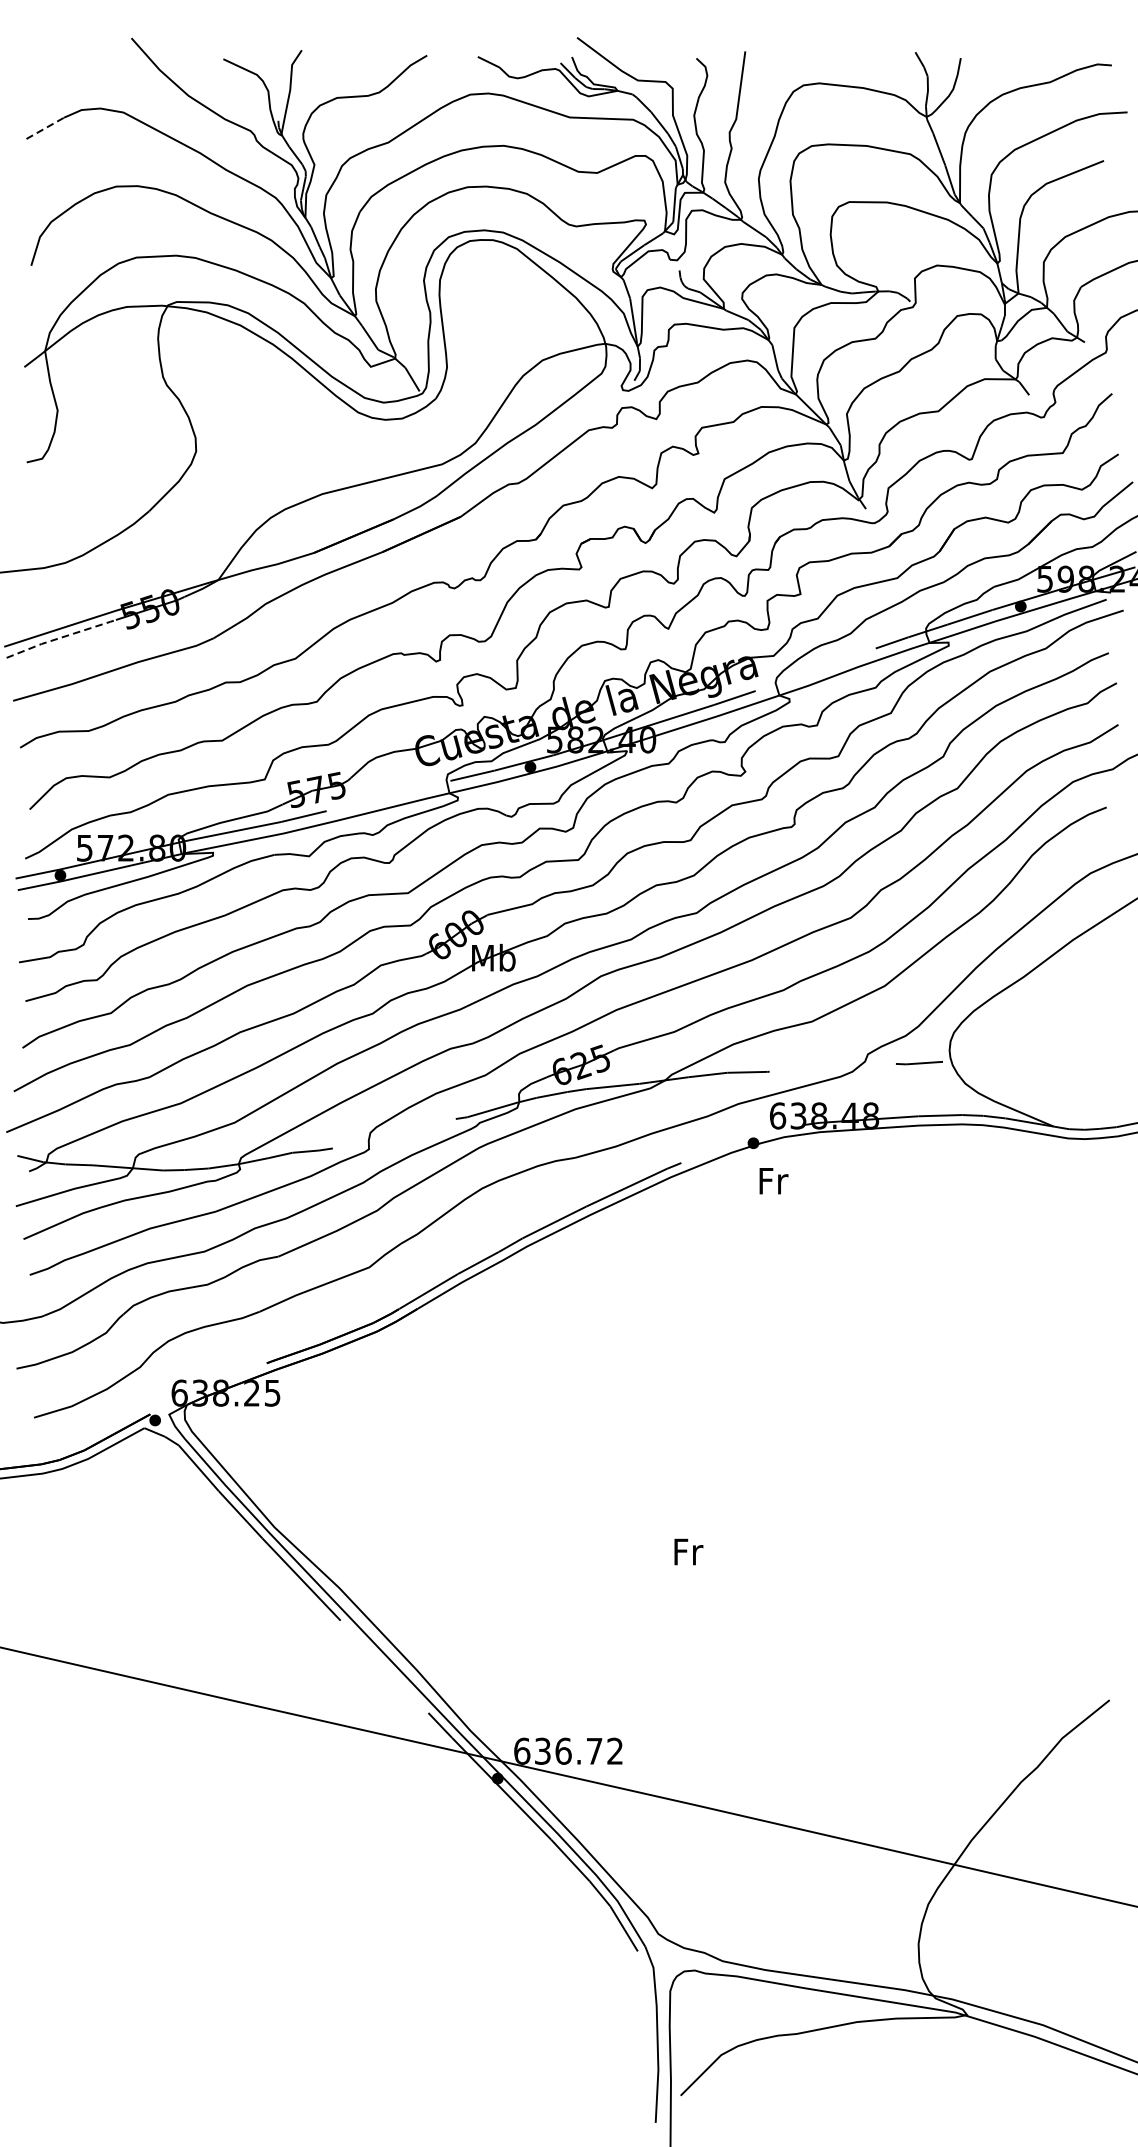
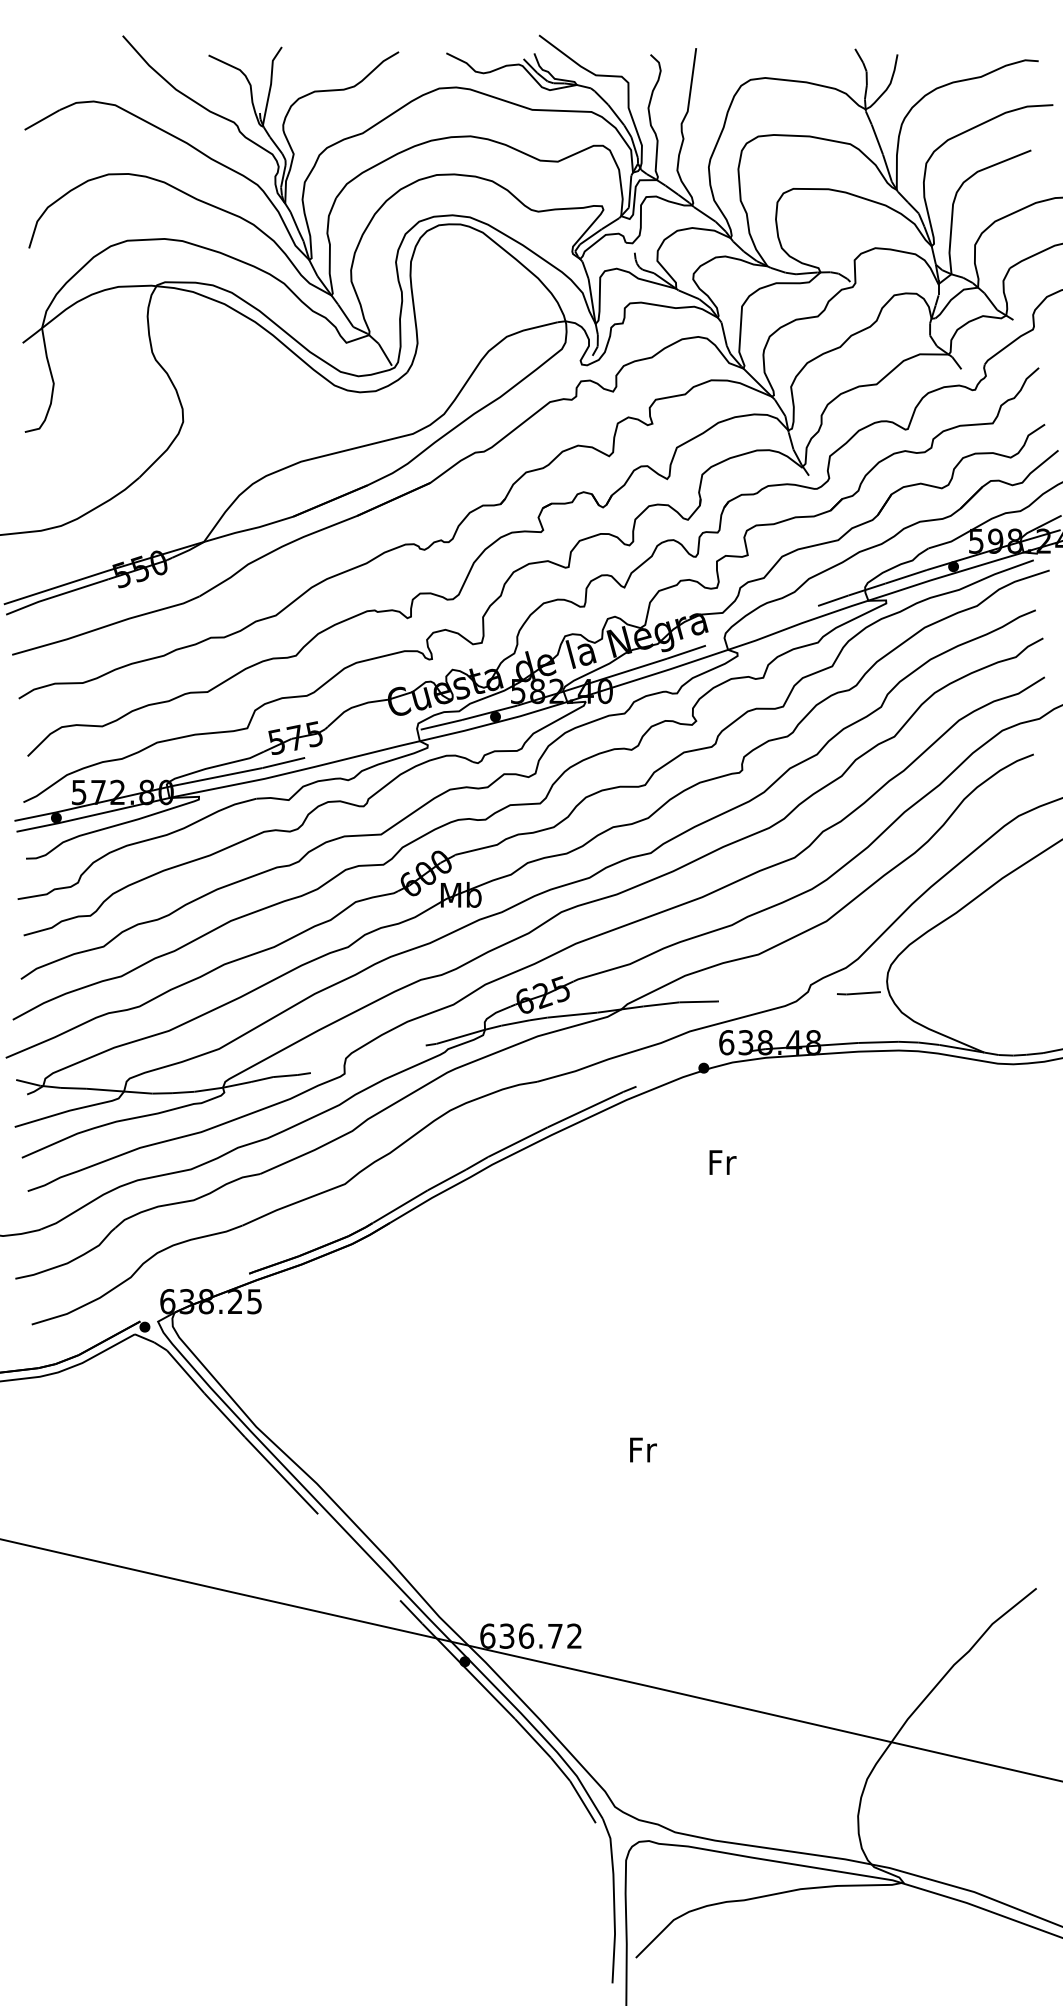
line: (45, 127) -> (42, 119), dashed -> solid
line: (60, 638) -> (56, 596), dashed -> solid
text: (773, 1181) -> (722, 1162), moved

